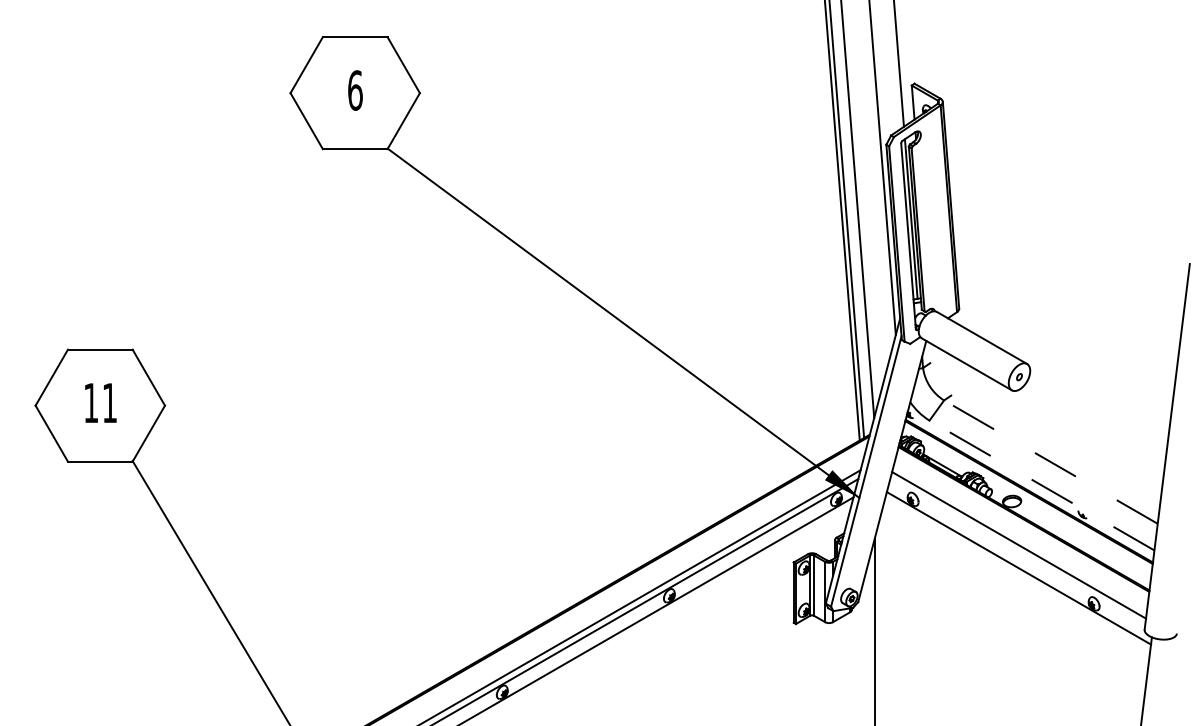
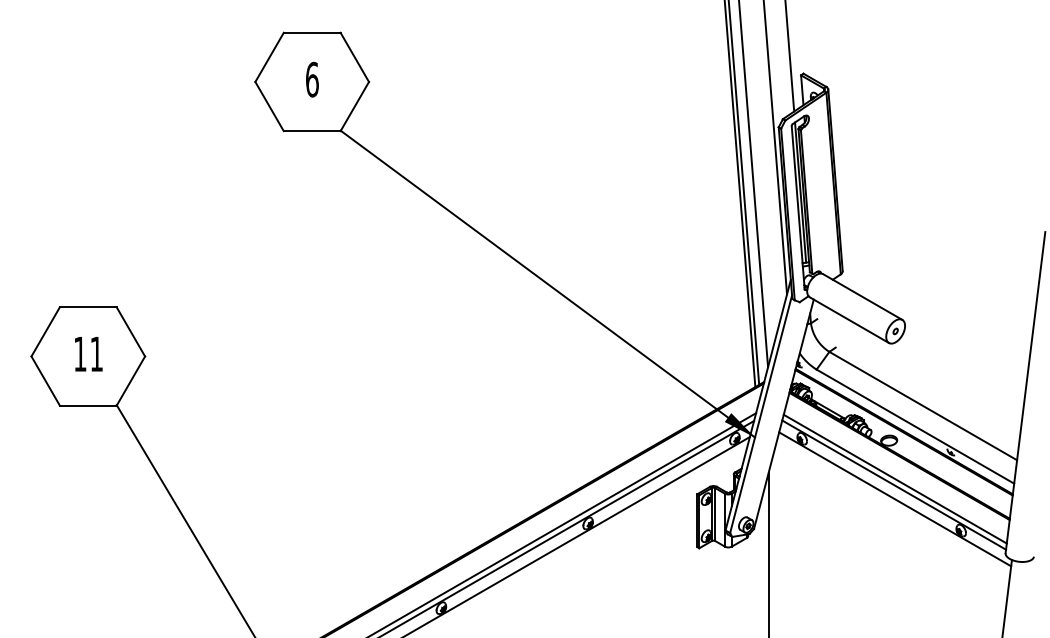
line: (1050, 461) -> (922, 405), dashed -> solid
line: (1040, 485) -> (914, 426), dashed -> solid
line: (1018, 551) -> (894, 484), added

